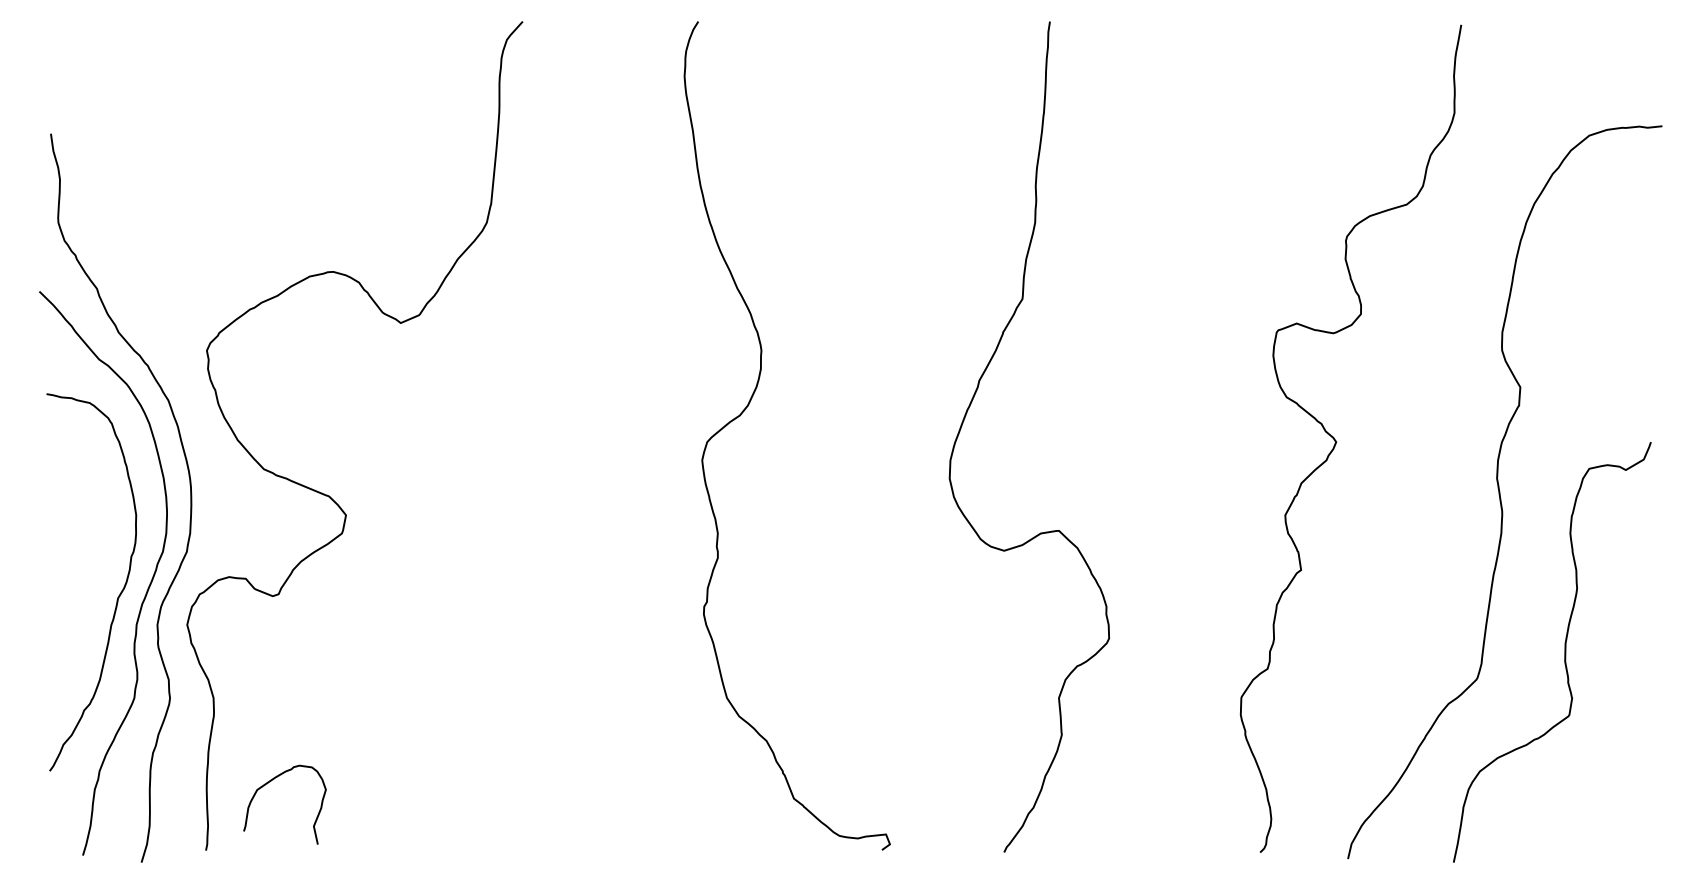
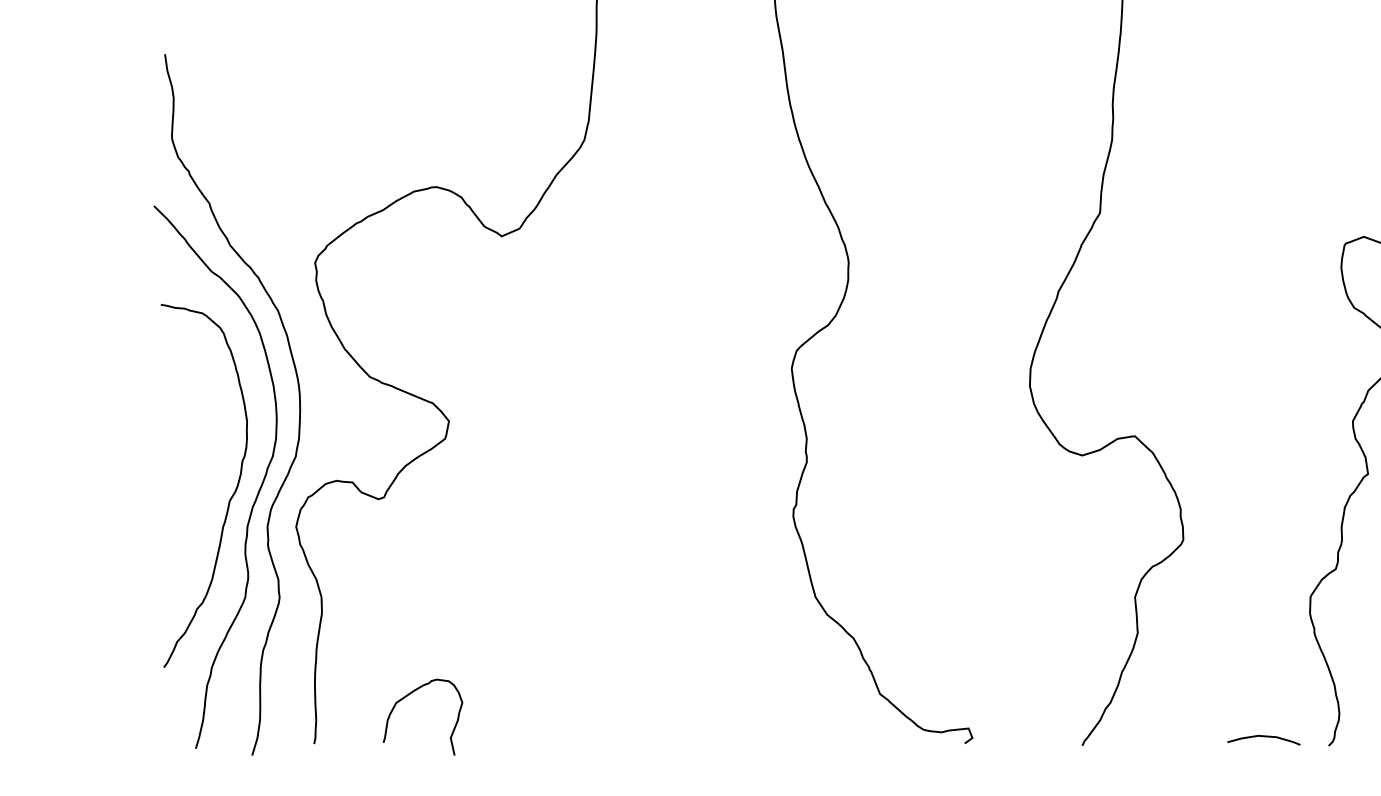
curve: (267, 784) -> (406, 697), moved
curve: (1192, 843) -> (1263, 737), added

